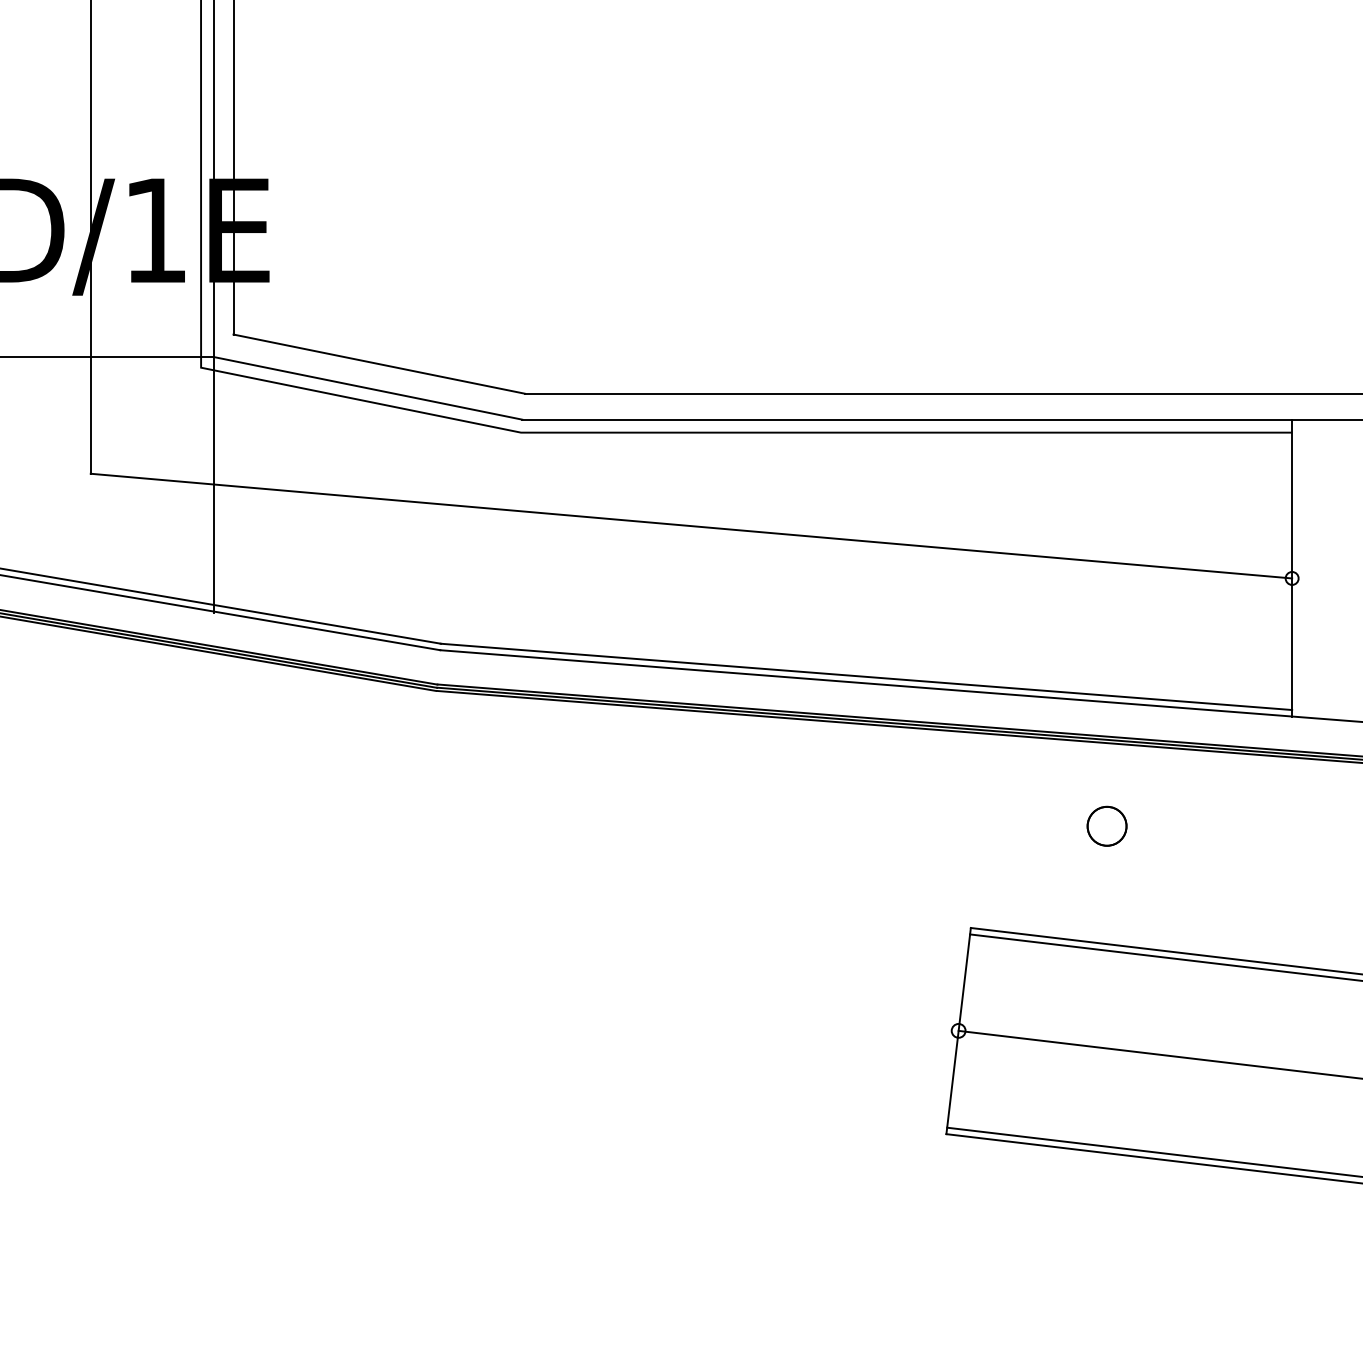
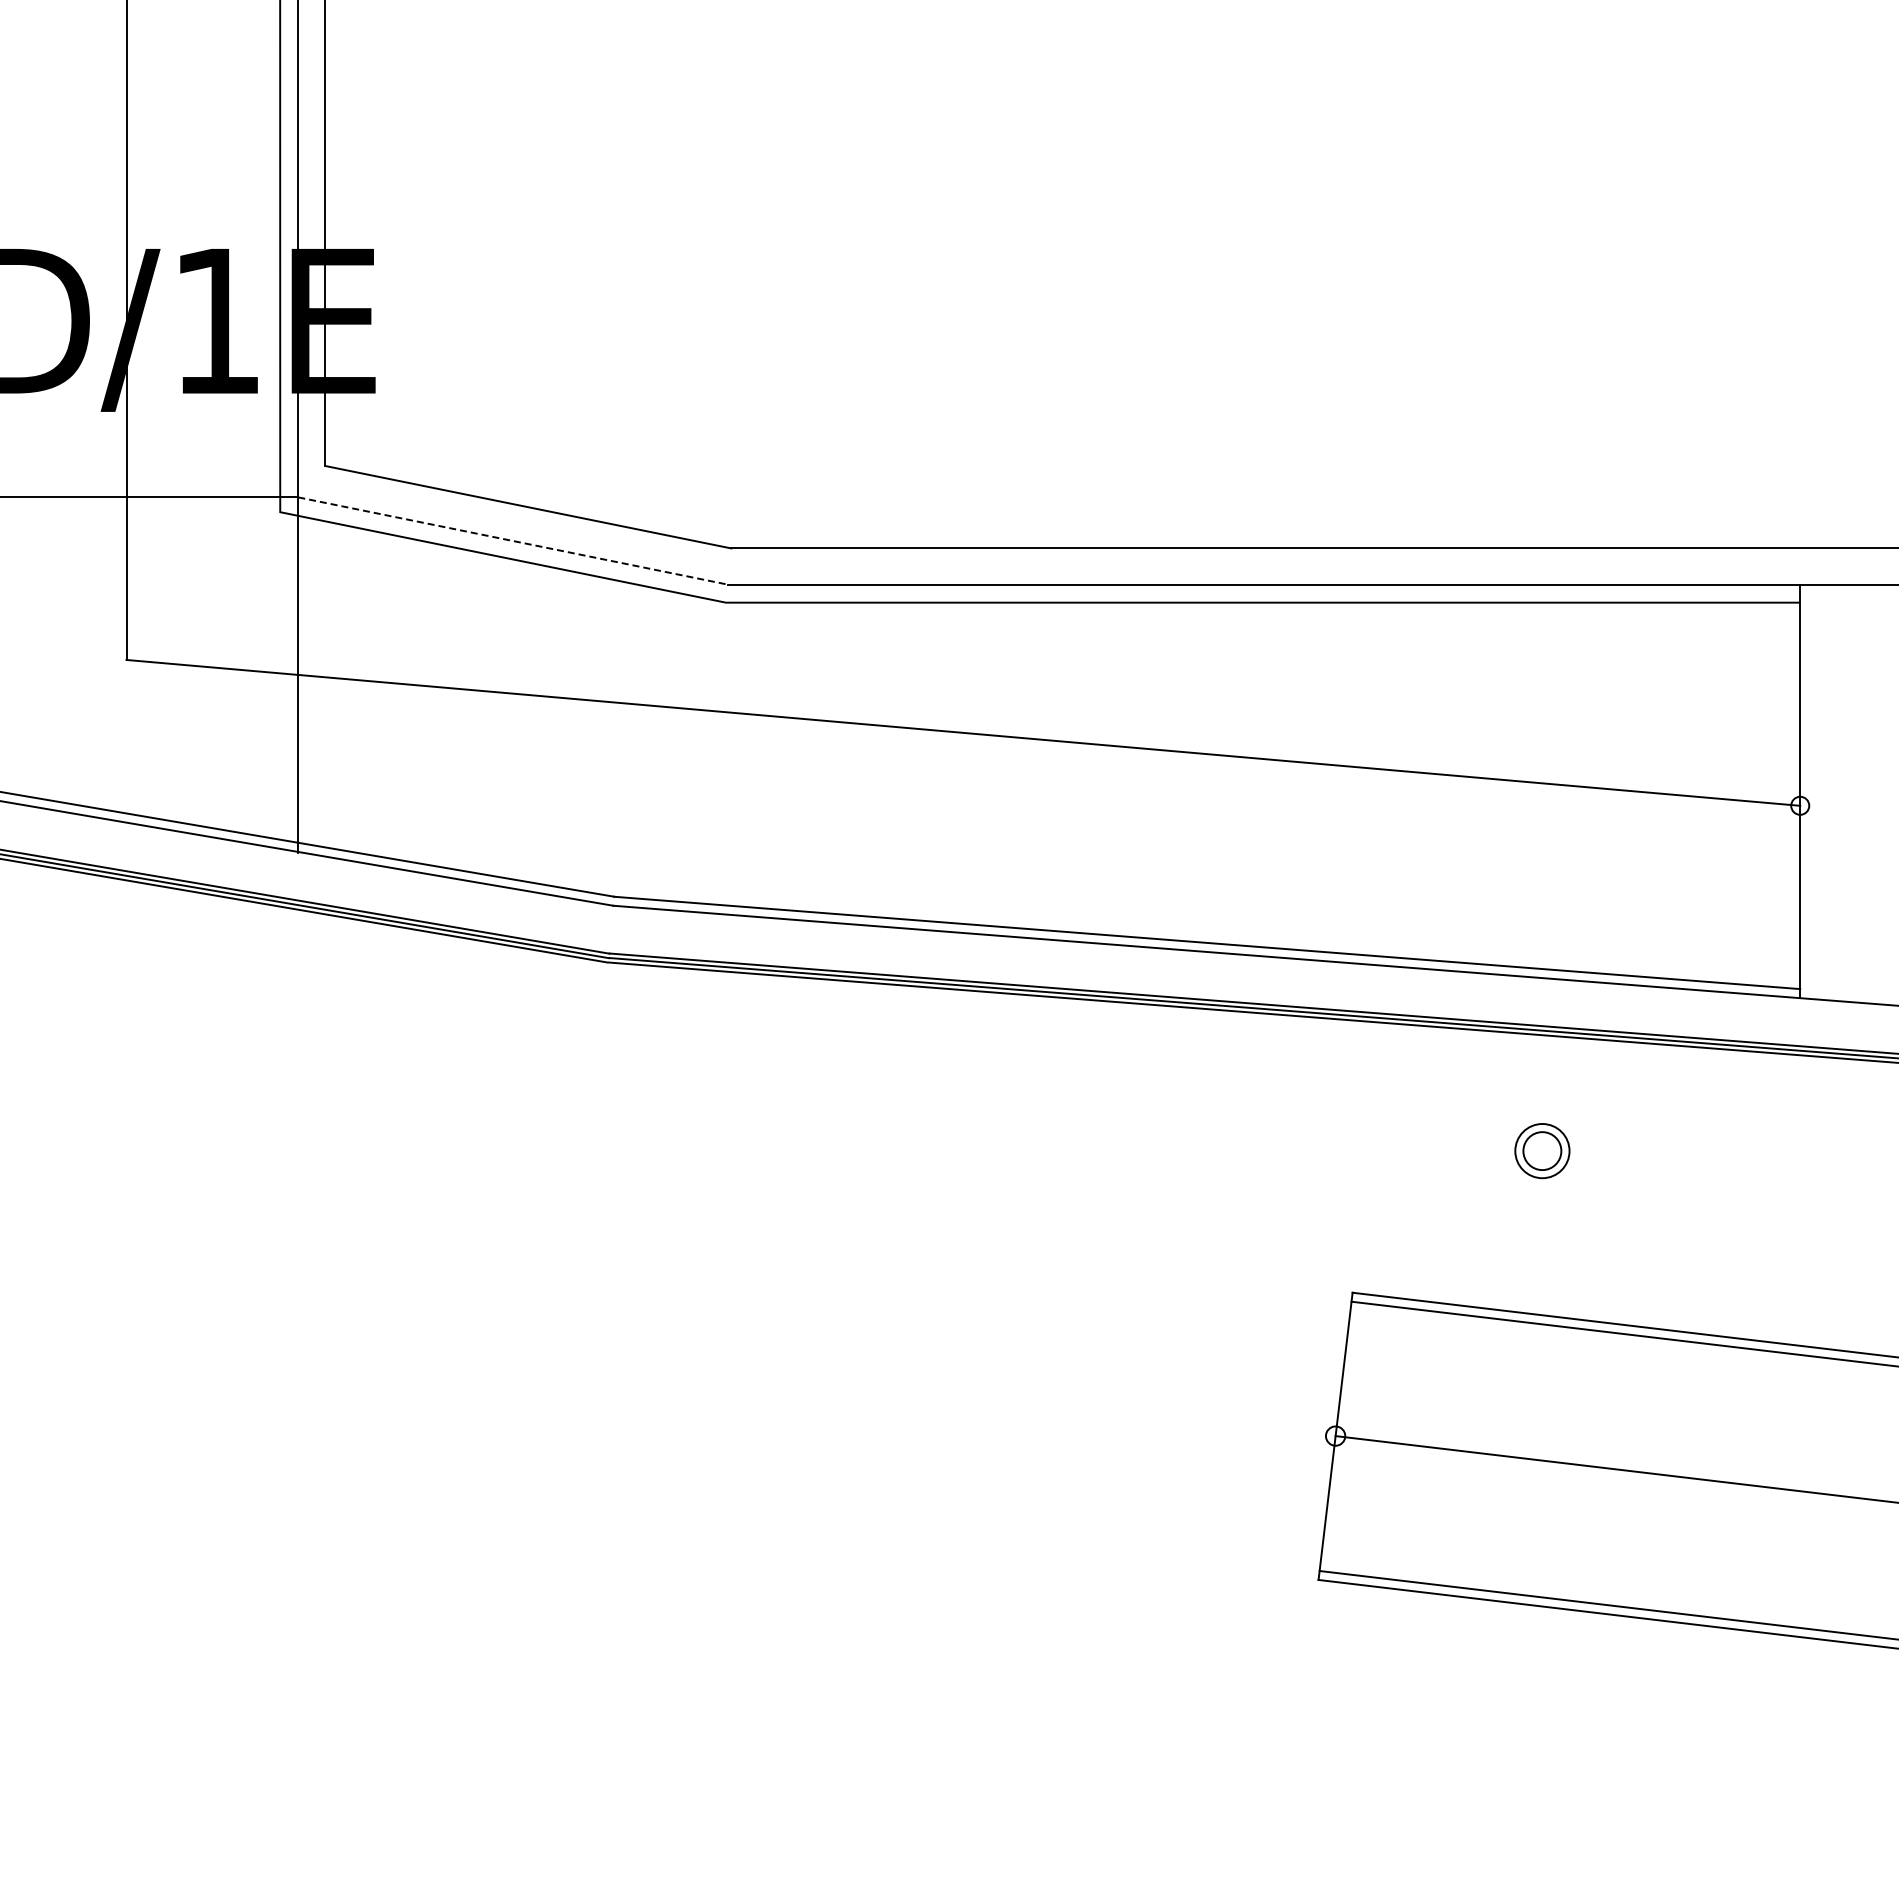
line: (368, 388) -> (513, 541), solid -> dashed
circle: (1107, 826) -> (1542, 1151), size x0.7

